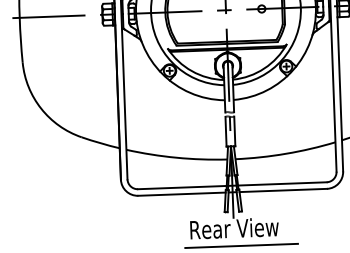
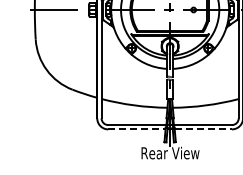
line: (283, 190) -> (203, 129), solid -> dashed
line: (181, 194) -> (136, 129), solid -> dashed
line: (241, 245) -> (174, 164), removed

